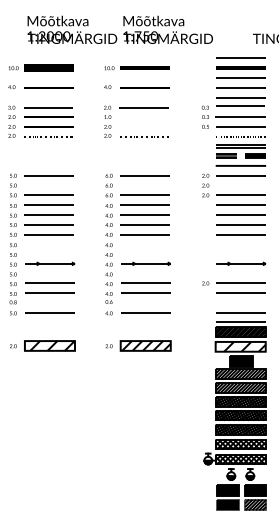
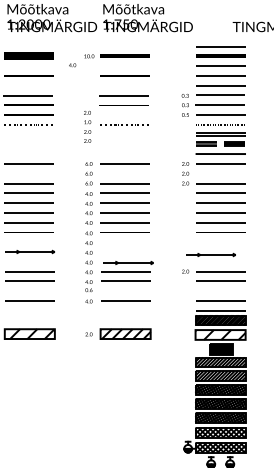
text: (107, 86) -> (72, 64), moved
text: (107, 121) -> (87, 126), moved
part: (145, 263) -> (128, 262), moved
part: (241, 263) -> (211, 254), moved

